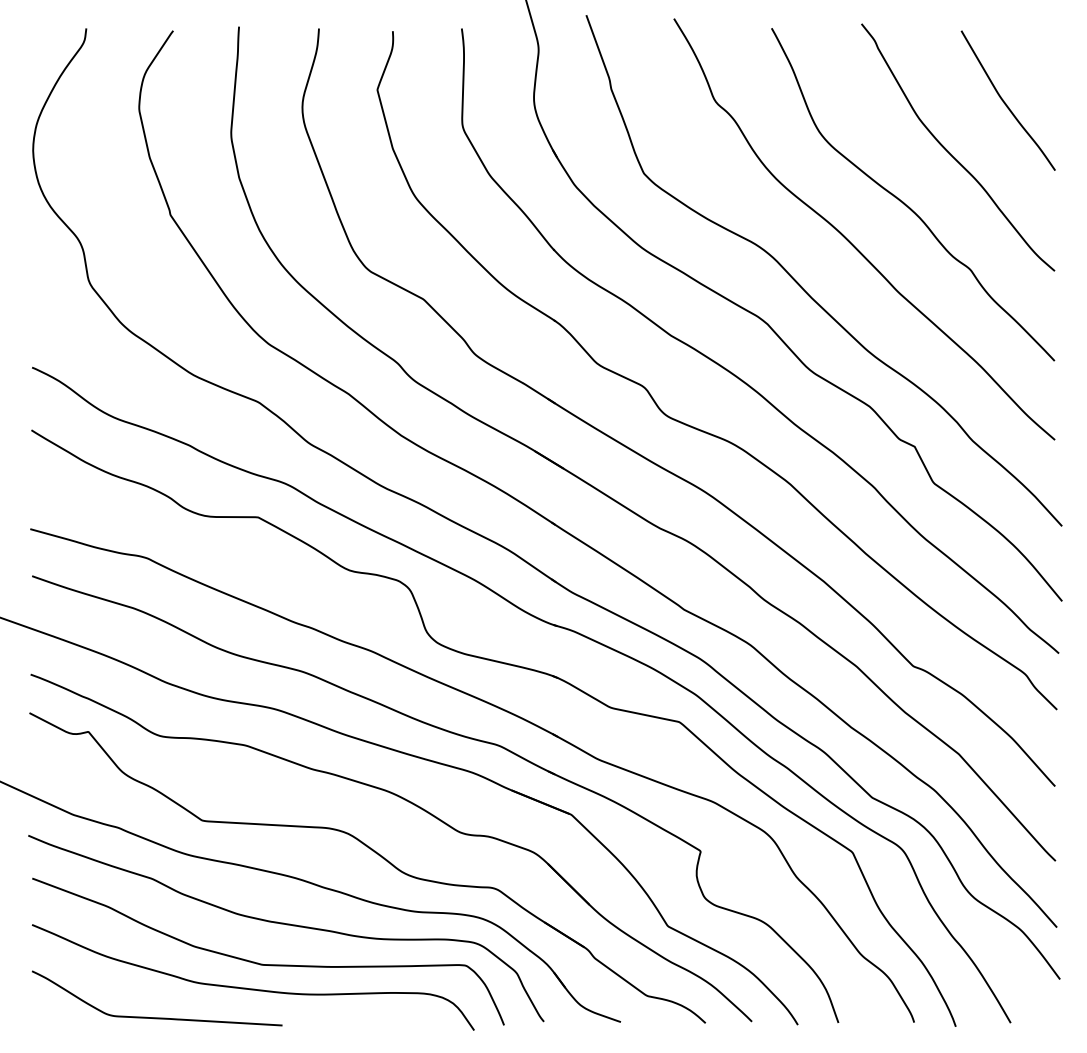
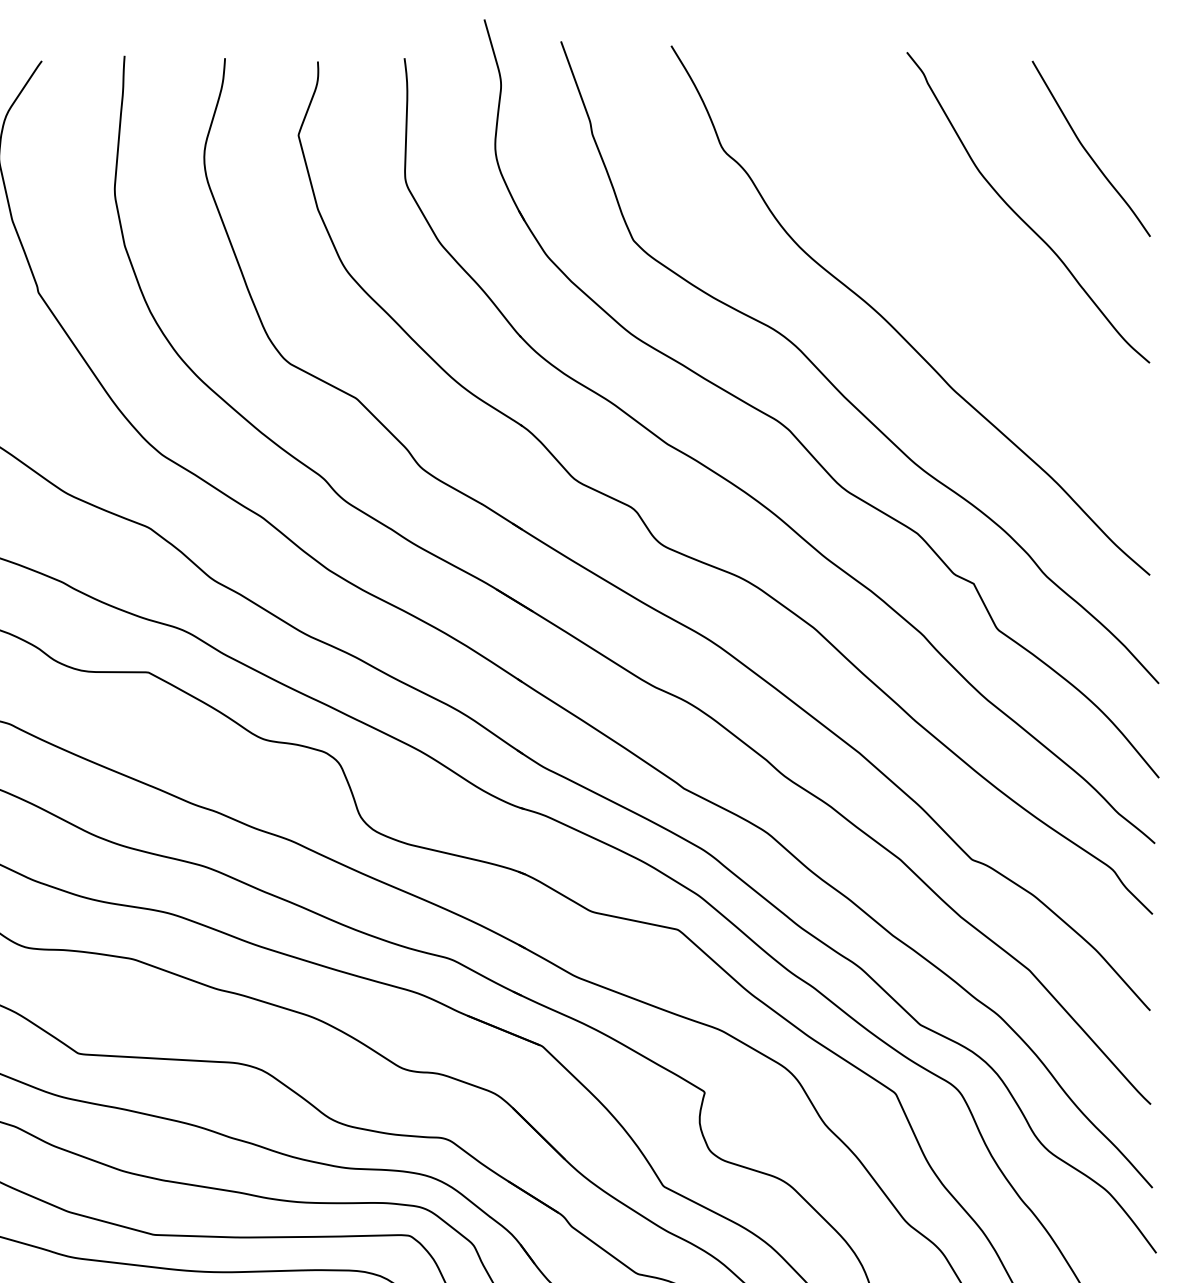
curve: (904, 202) -> (960, 276), removed

